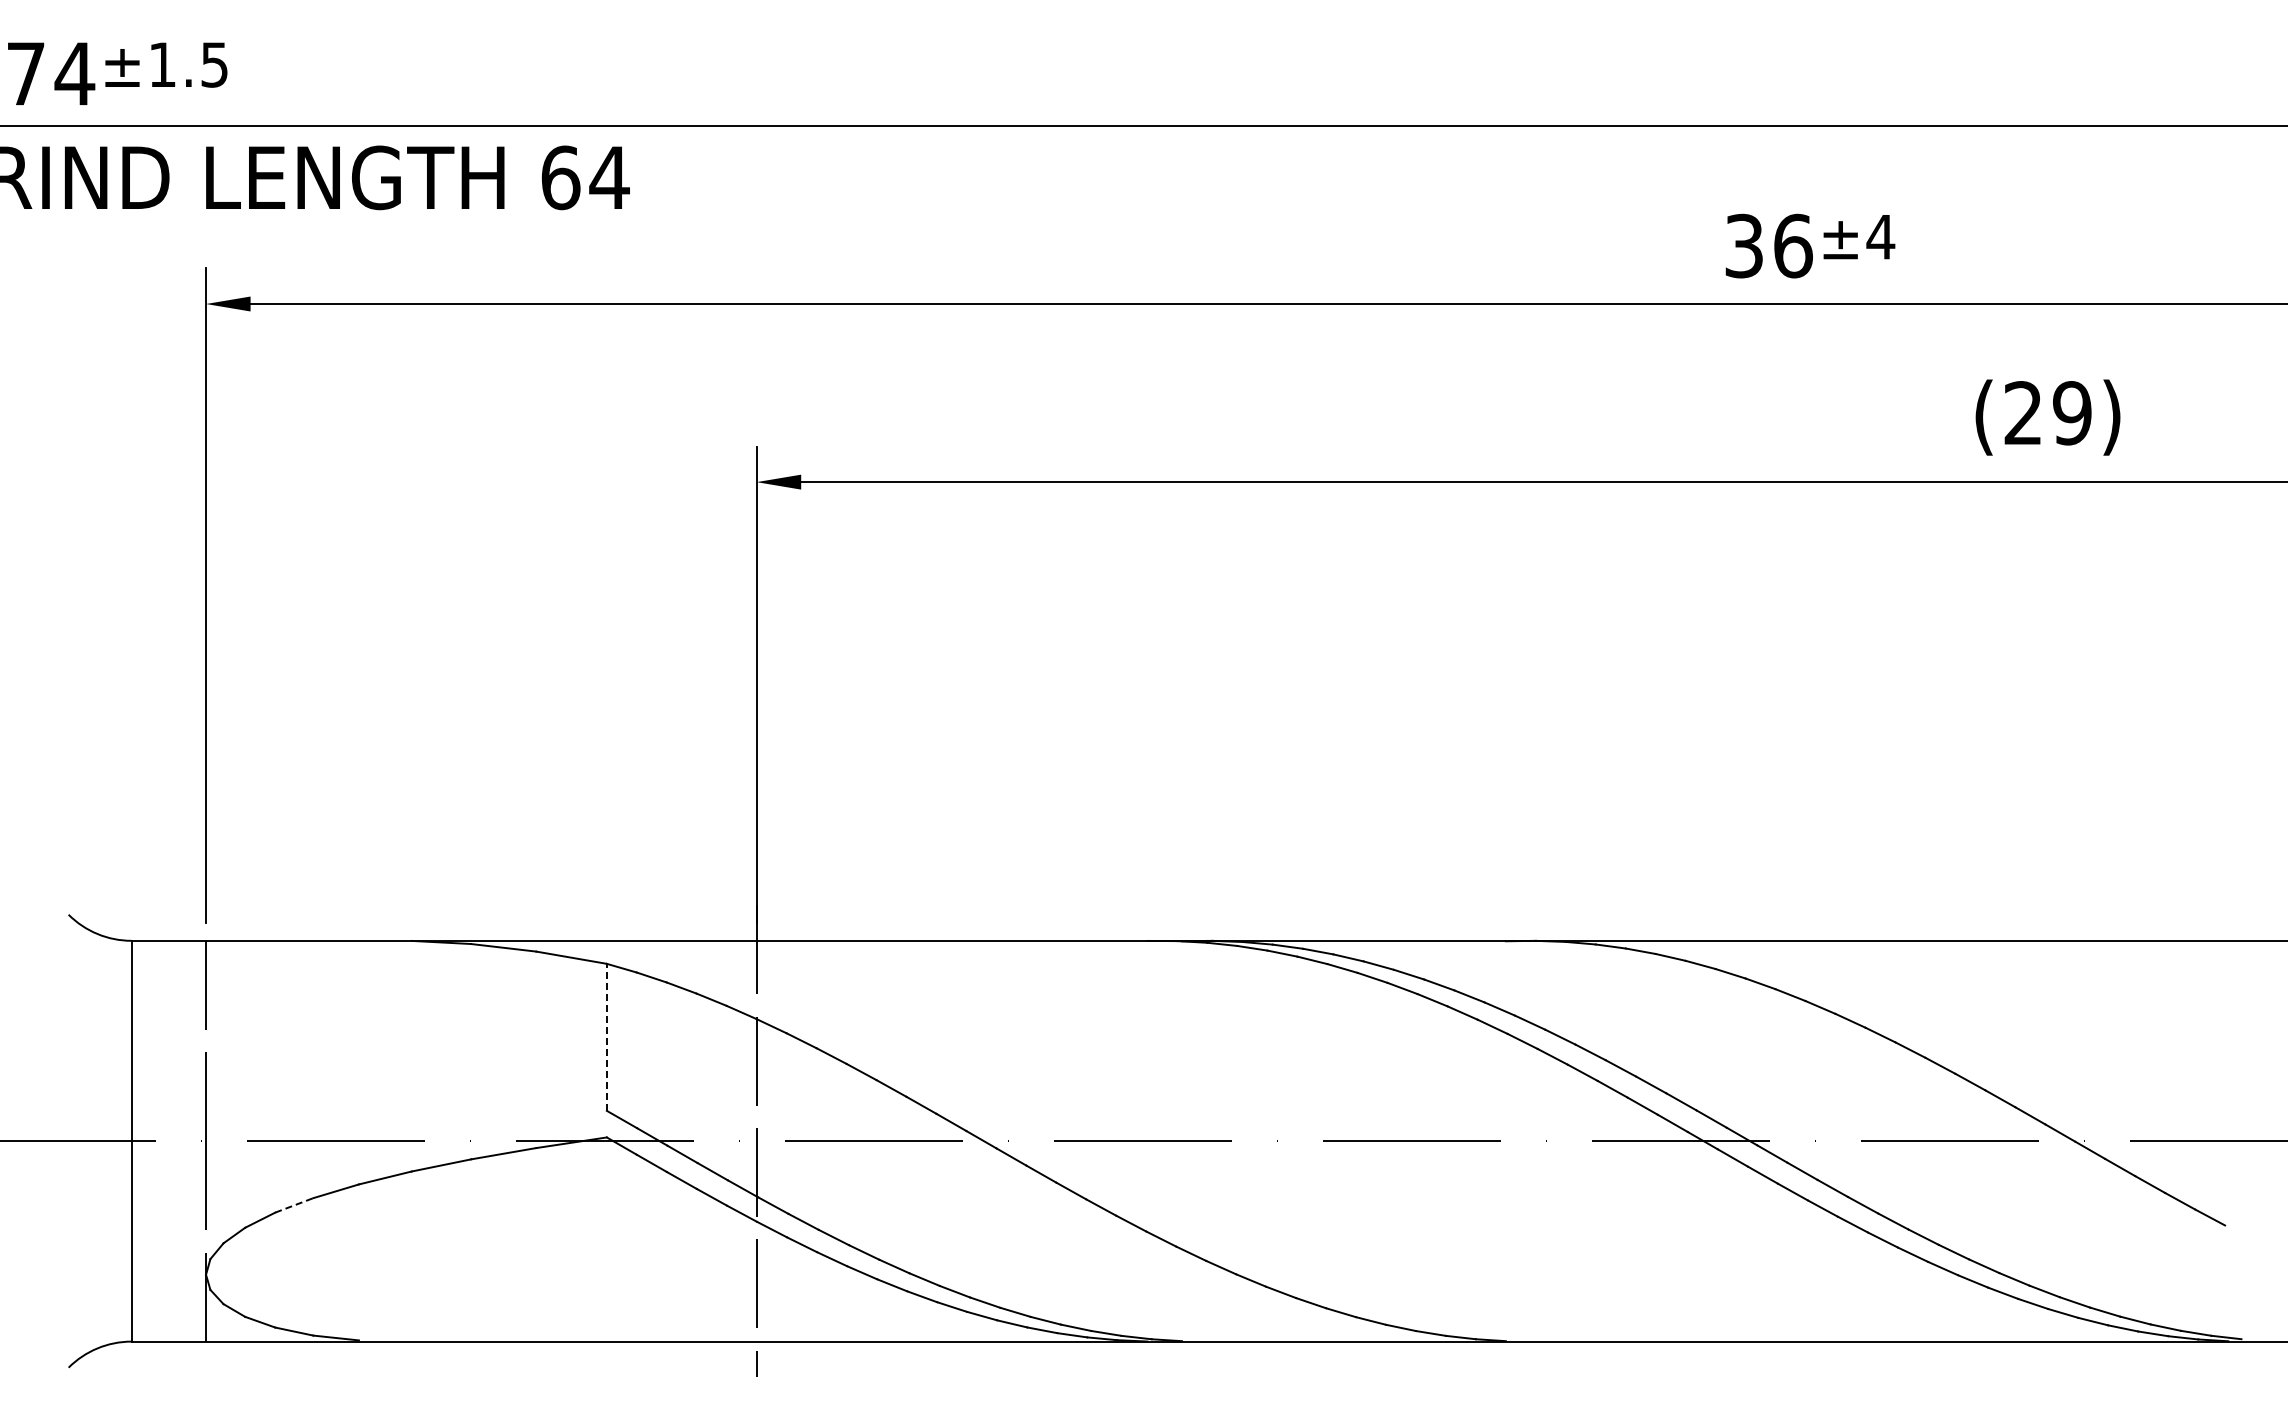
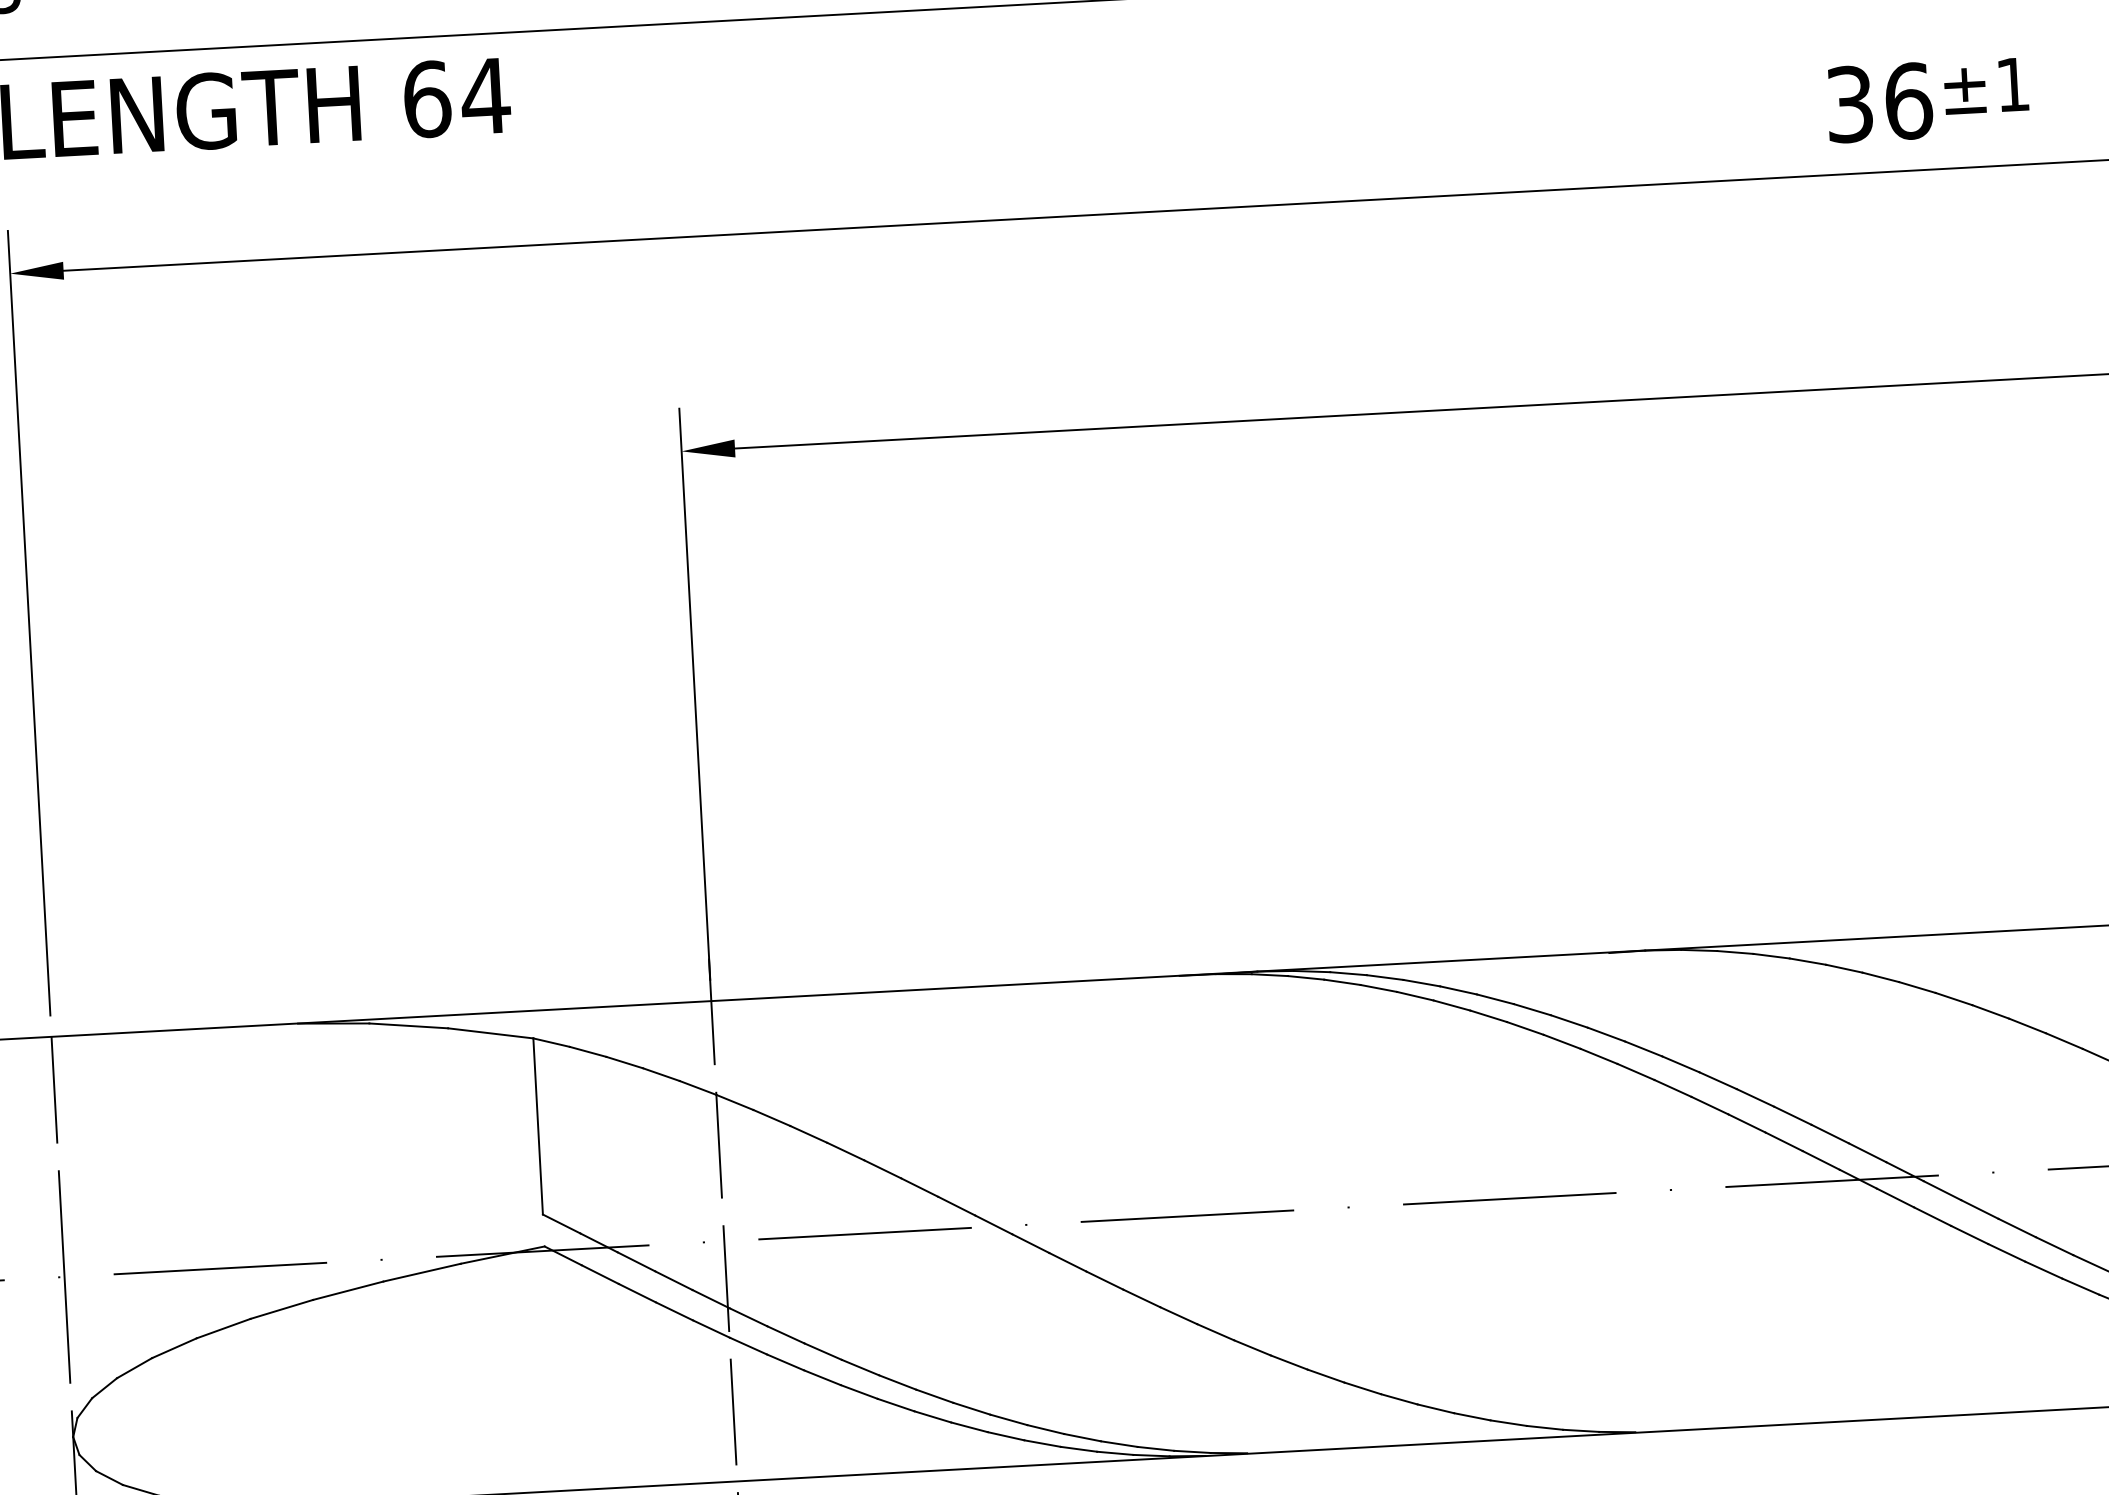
text: (1880, 237) -> (2012, 85), ±4 -> ±1
line: (606, 1036) -> (537, 1125), dashed -> solid
line: (294, 1205) -> (174, 1348), dashed -> solid

